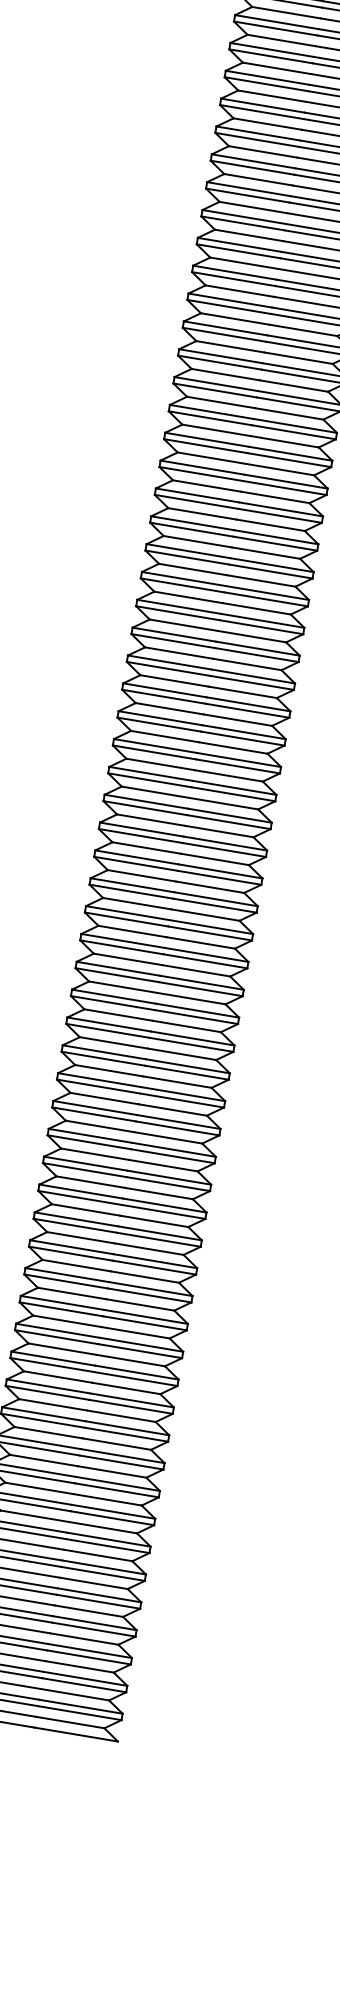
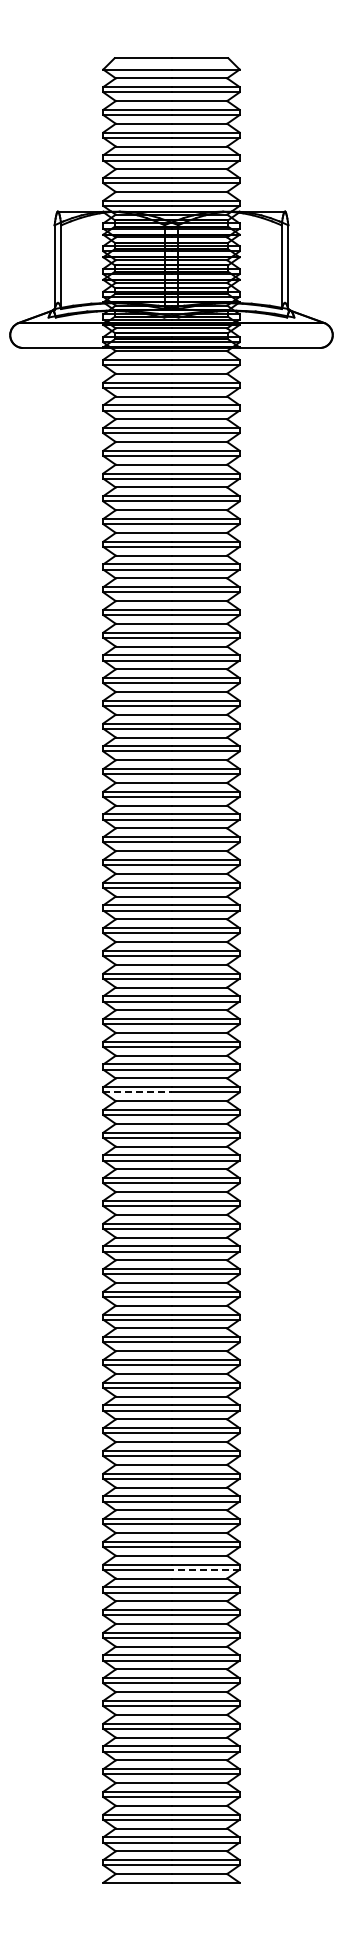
line: (154, 752) -> (137, 1092), solid -> dashed
line: (140, 1350) -> (205, 1569), solid -> dashed

